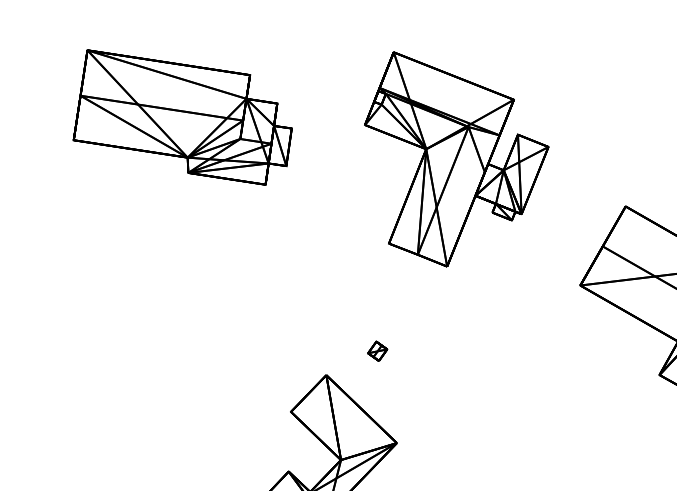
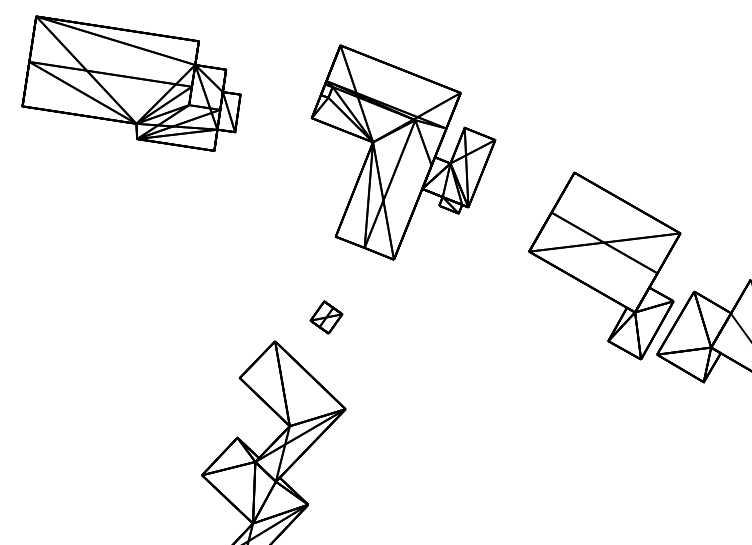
part: (456, 159) -> (403, 152), moved
part: (377, 351) -> (326, 317), size x1.67

